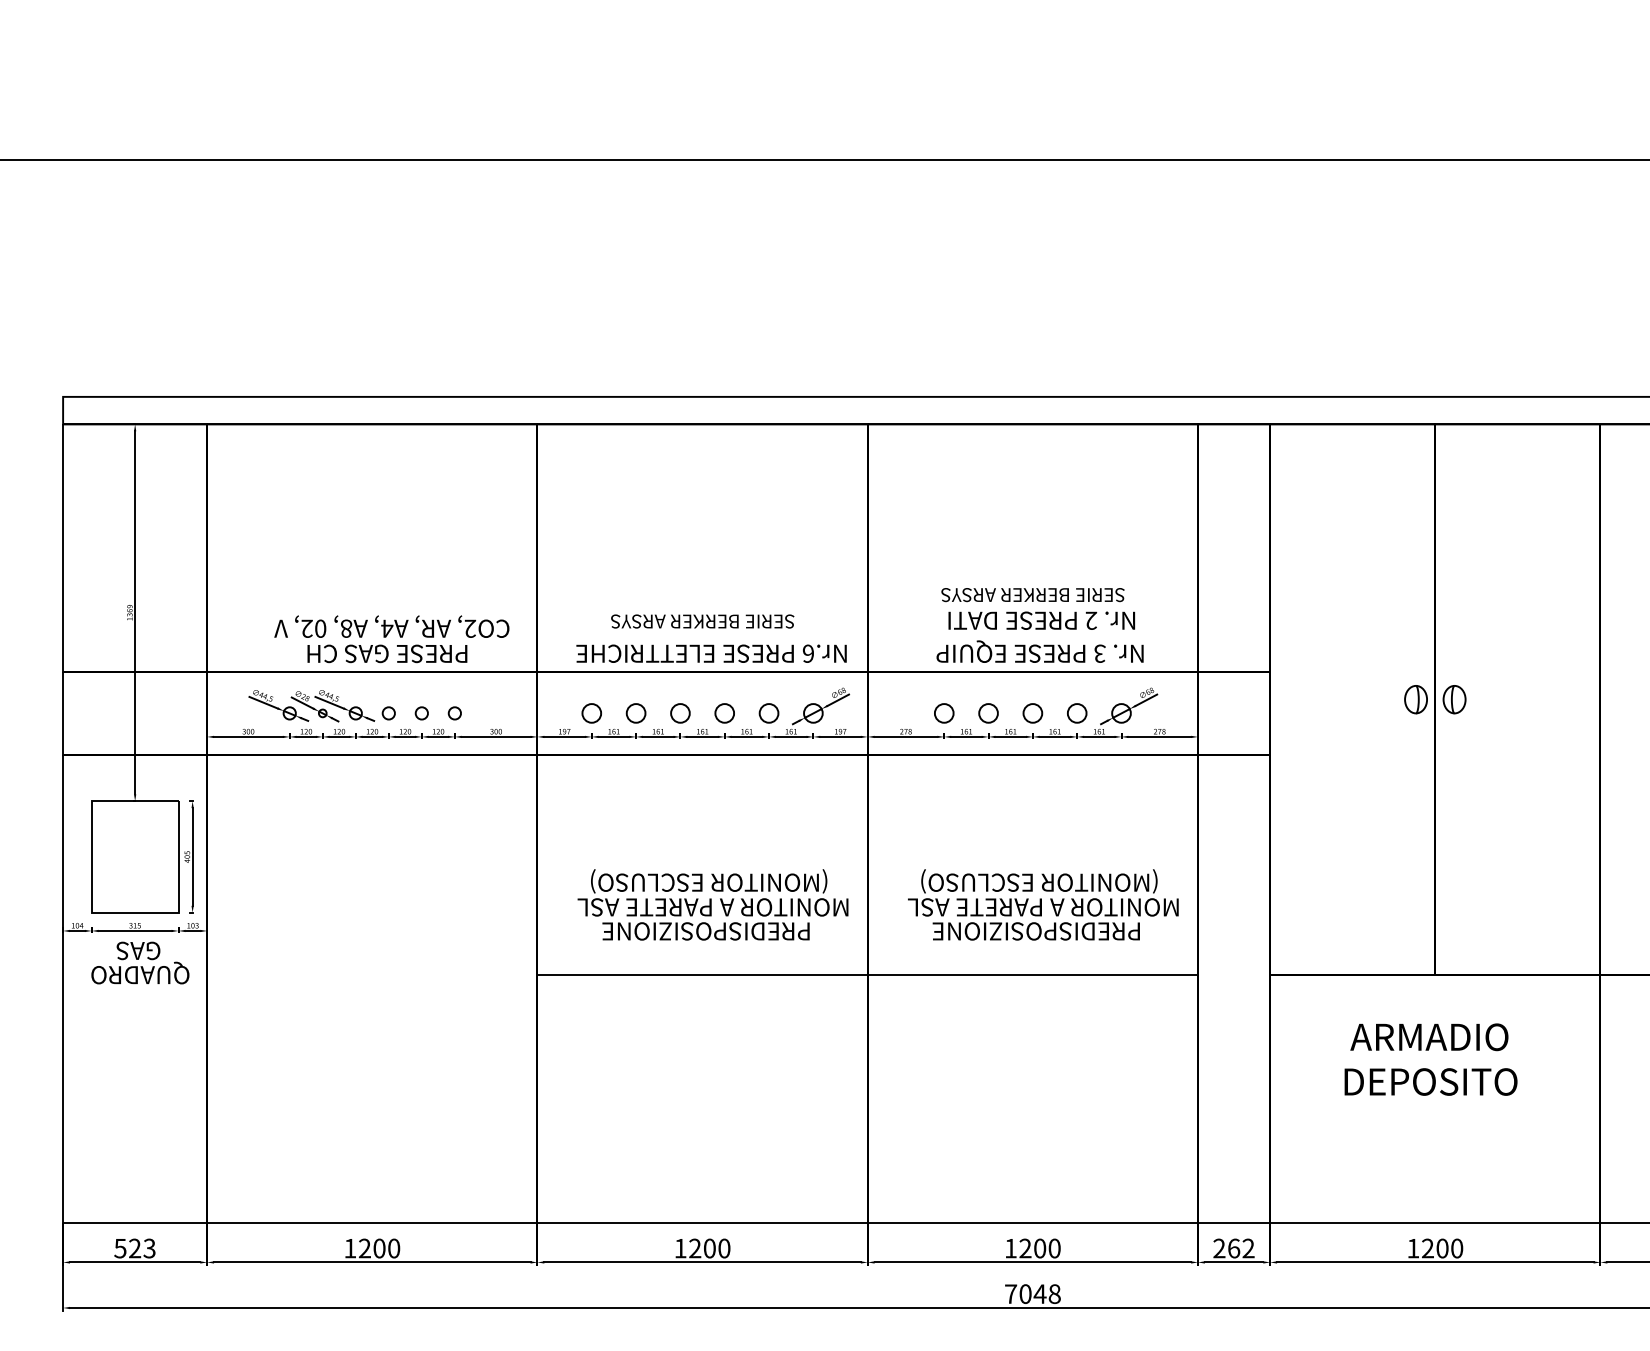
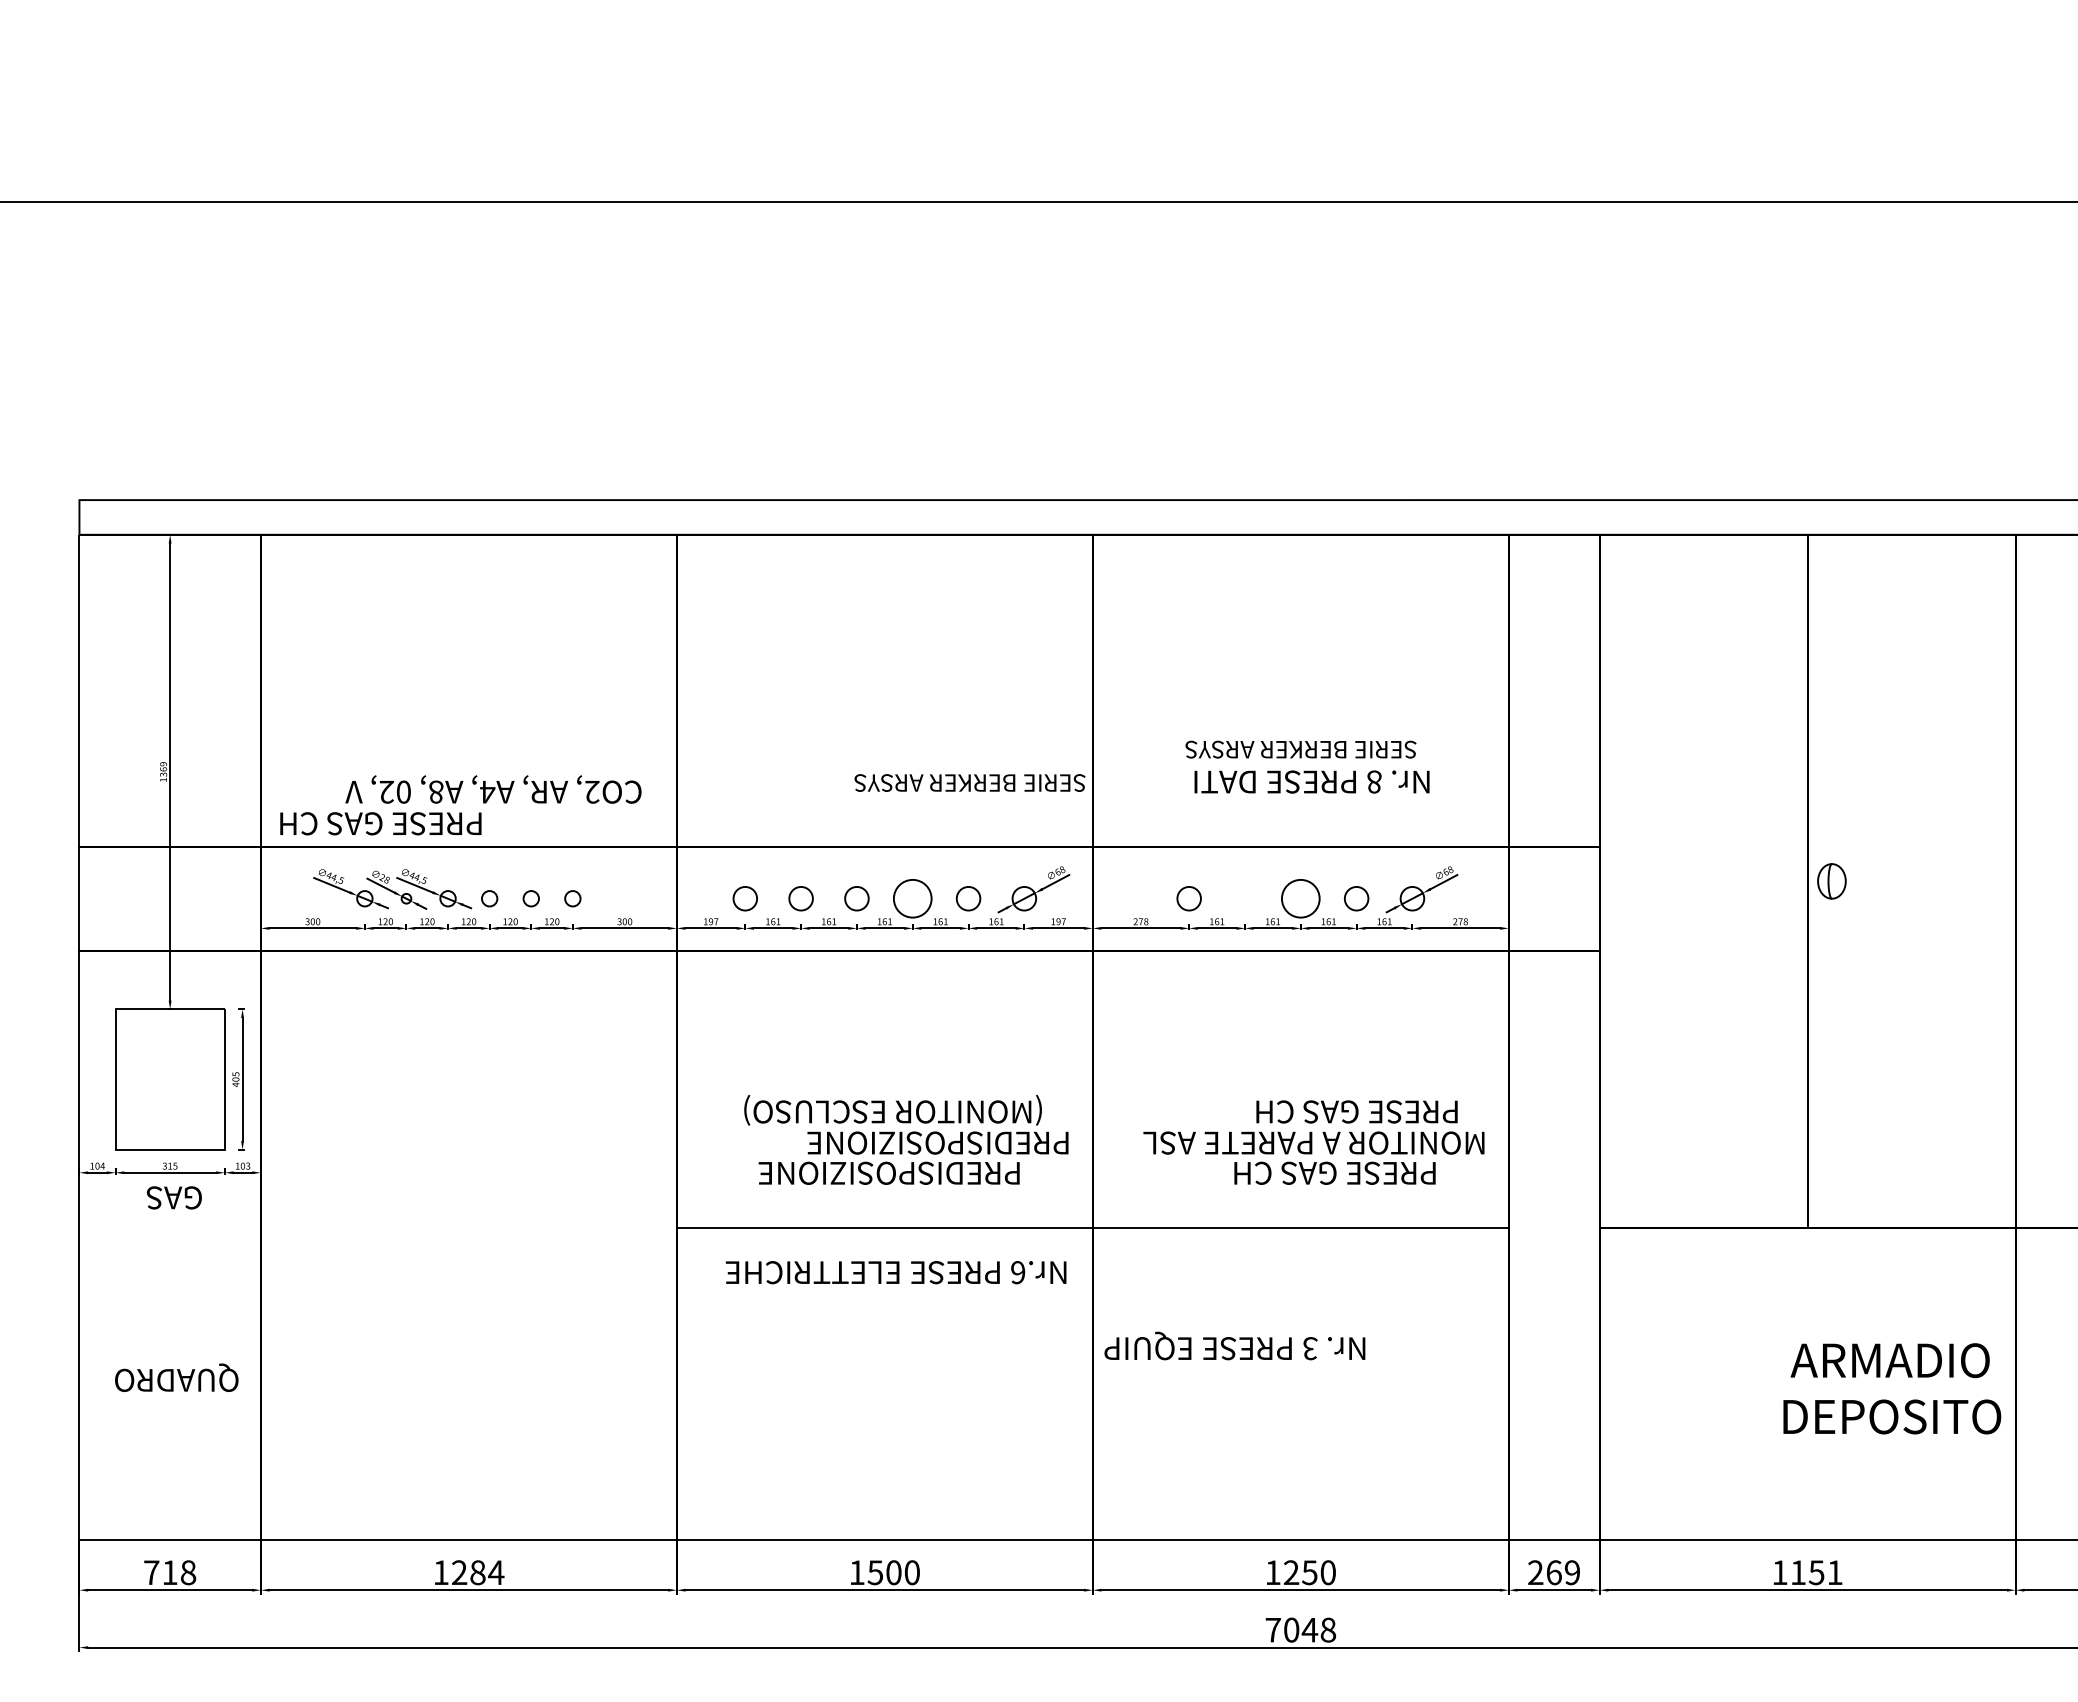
text: (1091, 620) -> (1374, 781), 2 -> 8
text: (702, 621) -> (969, 782), moved
text: (1039, 651) -> (1234, 1345), moved
text: (387, 653) -> (380, 823), moved
text: (711, 653) -> (895, 1272), moved
part: (1416, 699) -> (1783, 881), removed
circle: (724, 713) -> (912, 898), size x1.6
circle: (988, 713) -> (1244, 898), removed
circle: (1032, 713) -> (1300, 898), size x1.6
text: (1038, 880) -> (1308, 1109), (MONITOR ESCLUSO) -> PRESE GAS CH
text: (711, 906) -> (896, 1142), MONITOR A PARETE ASL -> PREDISPOSIZIONE
text: (1013, 930) -> (1276, 1172), PREDISPOSIZIONE -> PRESE GAS CH
text: (140, 972) -> (176, 1377), moved
text: (1431, 1059) -> (1892, 1388), moved
text: (134, 1248) -> (169, 1572), 523 -> 718
text: (387, 1248) -> (487, 1572), 1200 -> 1284
text: (695, 1248) -> (875, 1572), 1200 -> 1500
text: (1039, 1248) -> (1309, 1572), 1200 -> 1250
text: (1248, 1248) -> (1572, 1572), 262 -> 269
text: (1442, 1248) -> (1816, 1572), 1200 -> 1151

